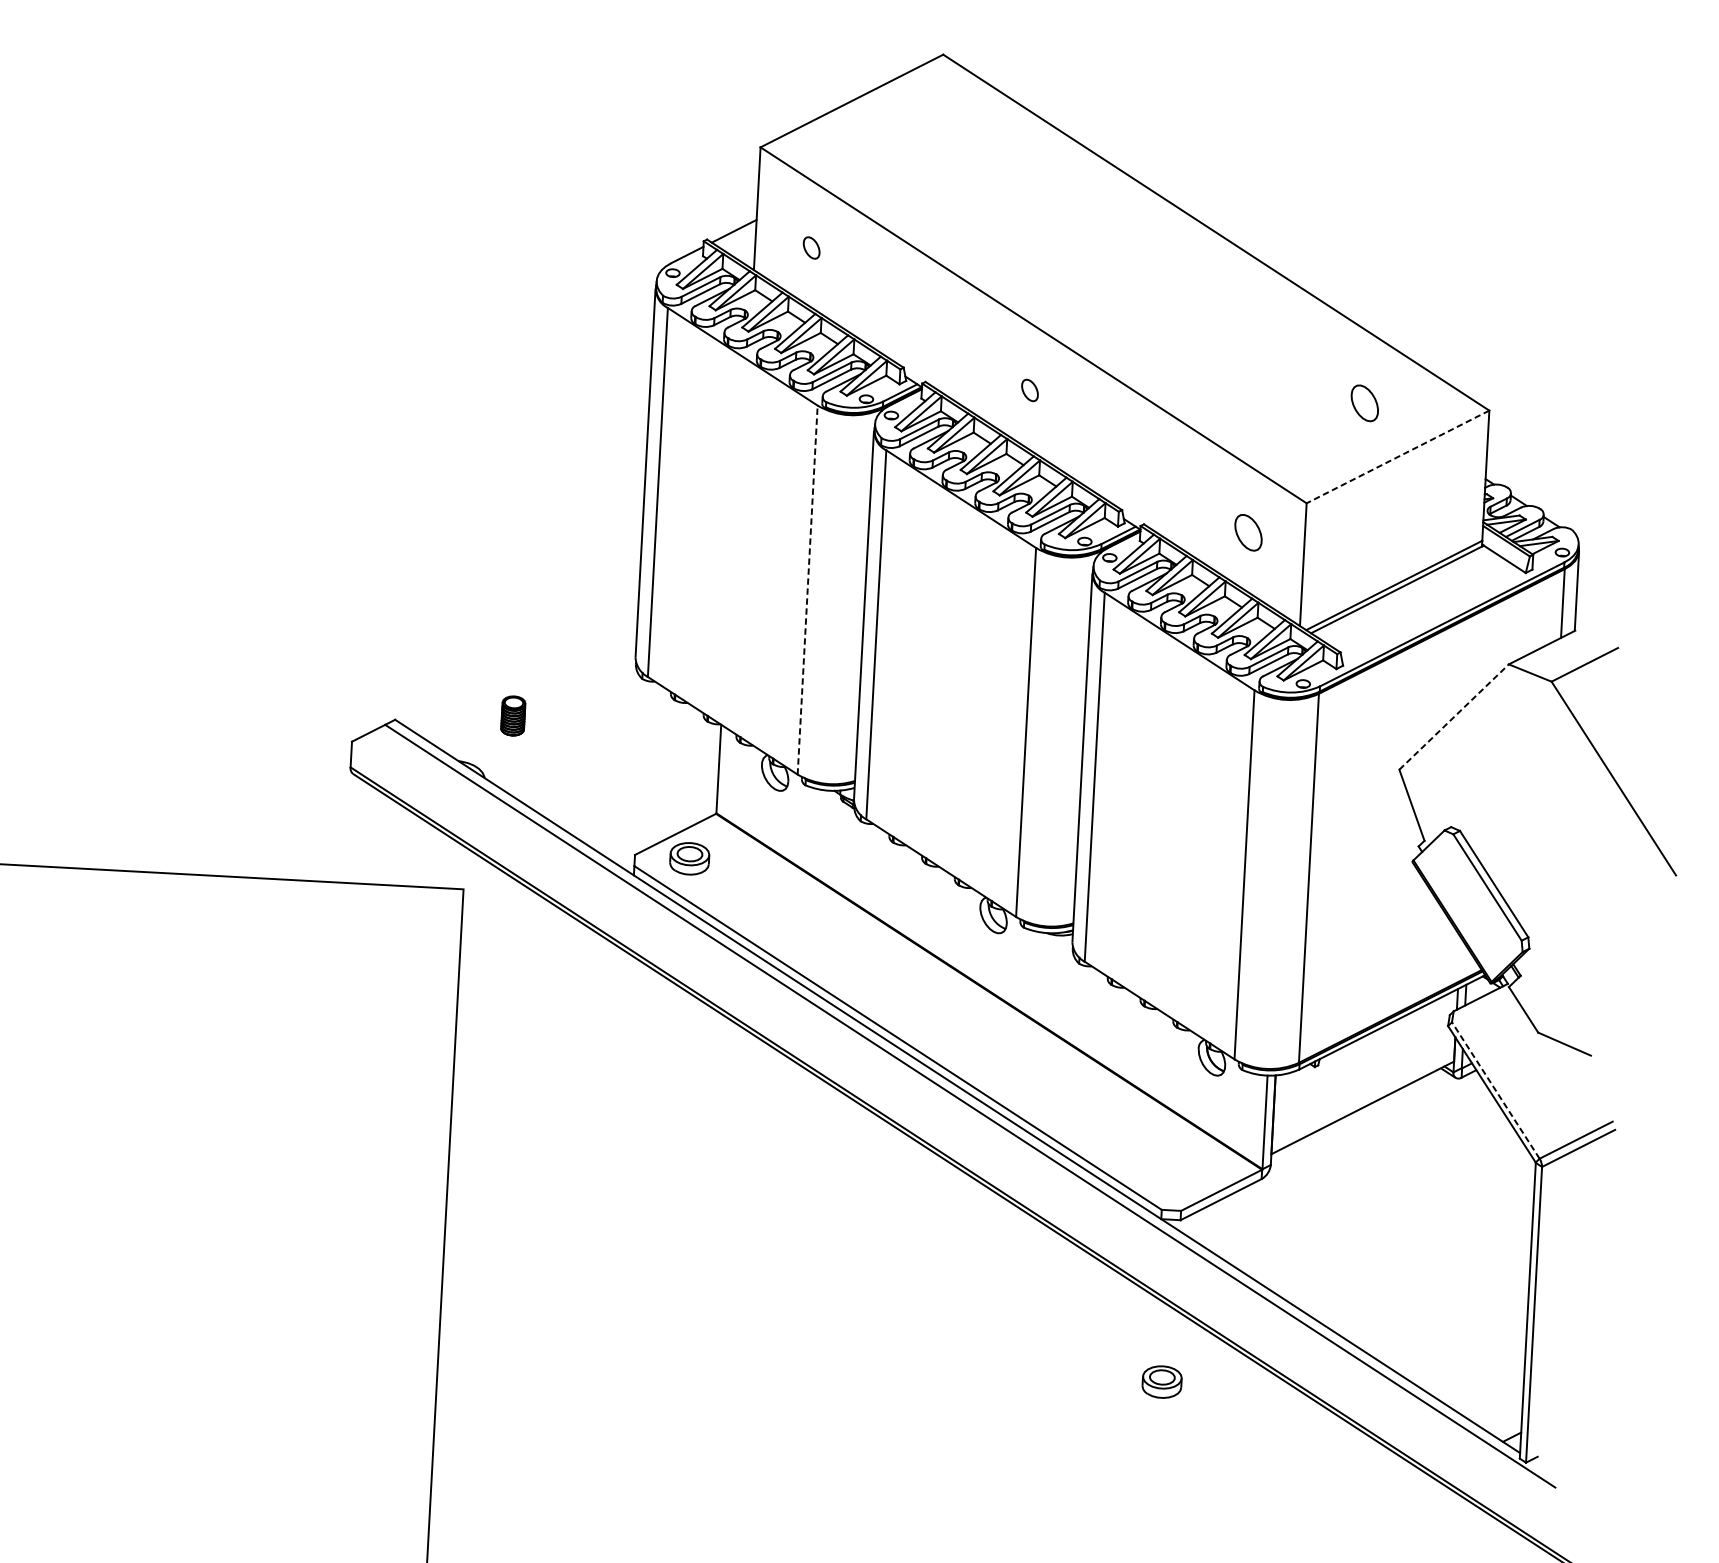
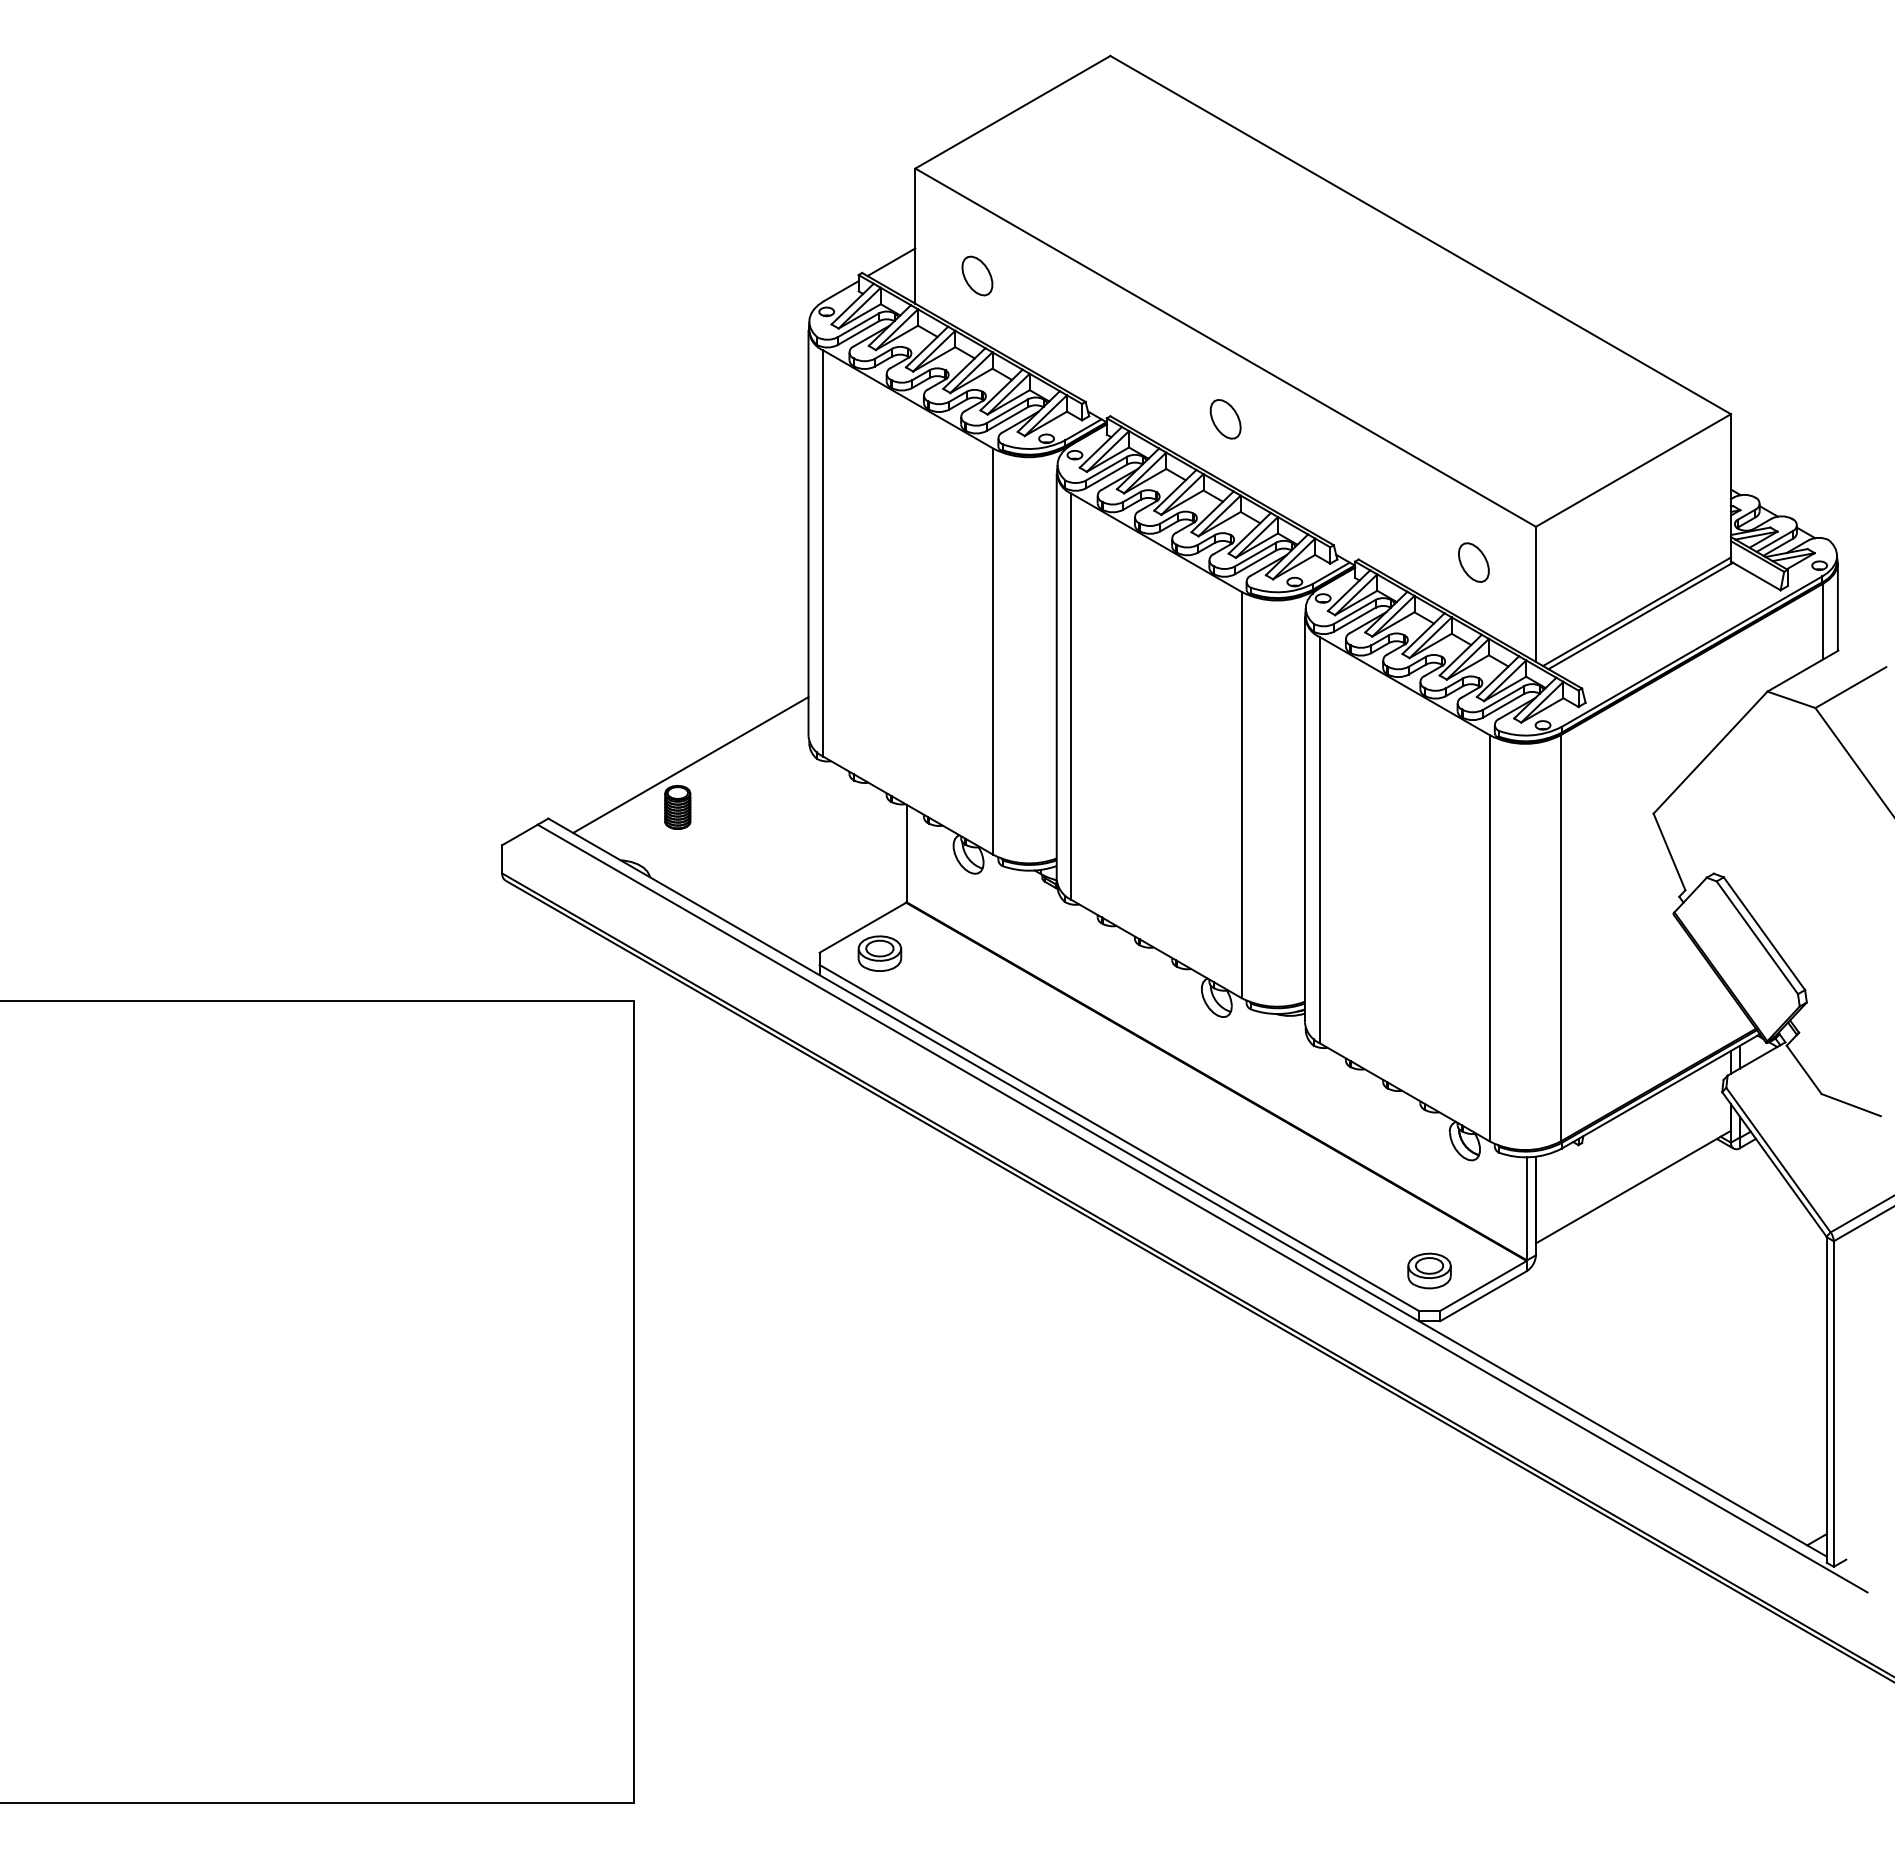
part: (811, 247) -> (977, 275), size x1.67
part: (1029, 390) -> (1225, 419), size x1.67
part: (1364, 403) -> (1593, 413), removed
line: (1398, 456) -> (1633, 470), dashed -> solid
line: (807, 589) -> (993, 651), dashed -> solid
line: (526, 677) -> (690, 764), added
line: (1454, 716) -> (1710, 752), dashed -> solid
line: (1495, 1089) -> (1778, 1159), dashed -> solid
part: (1162, 1381) -> (1429, 1270), moved

